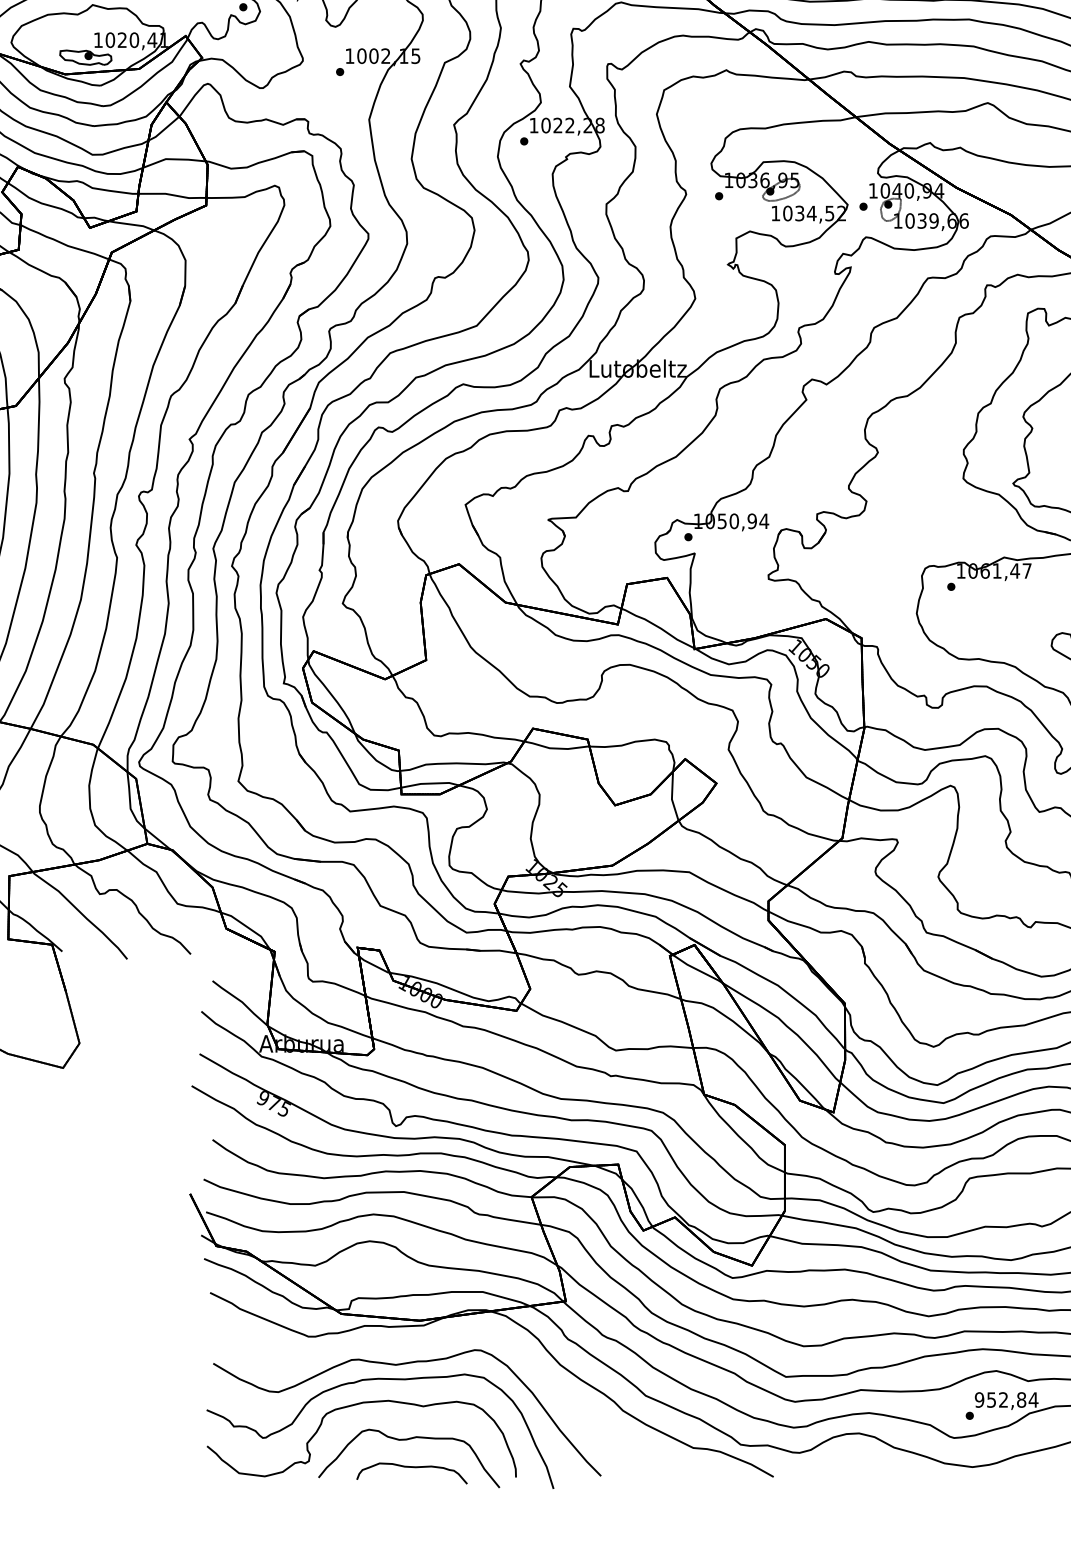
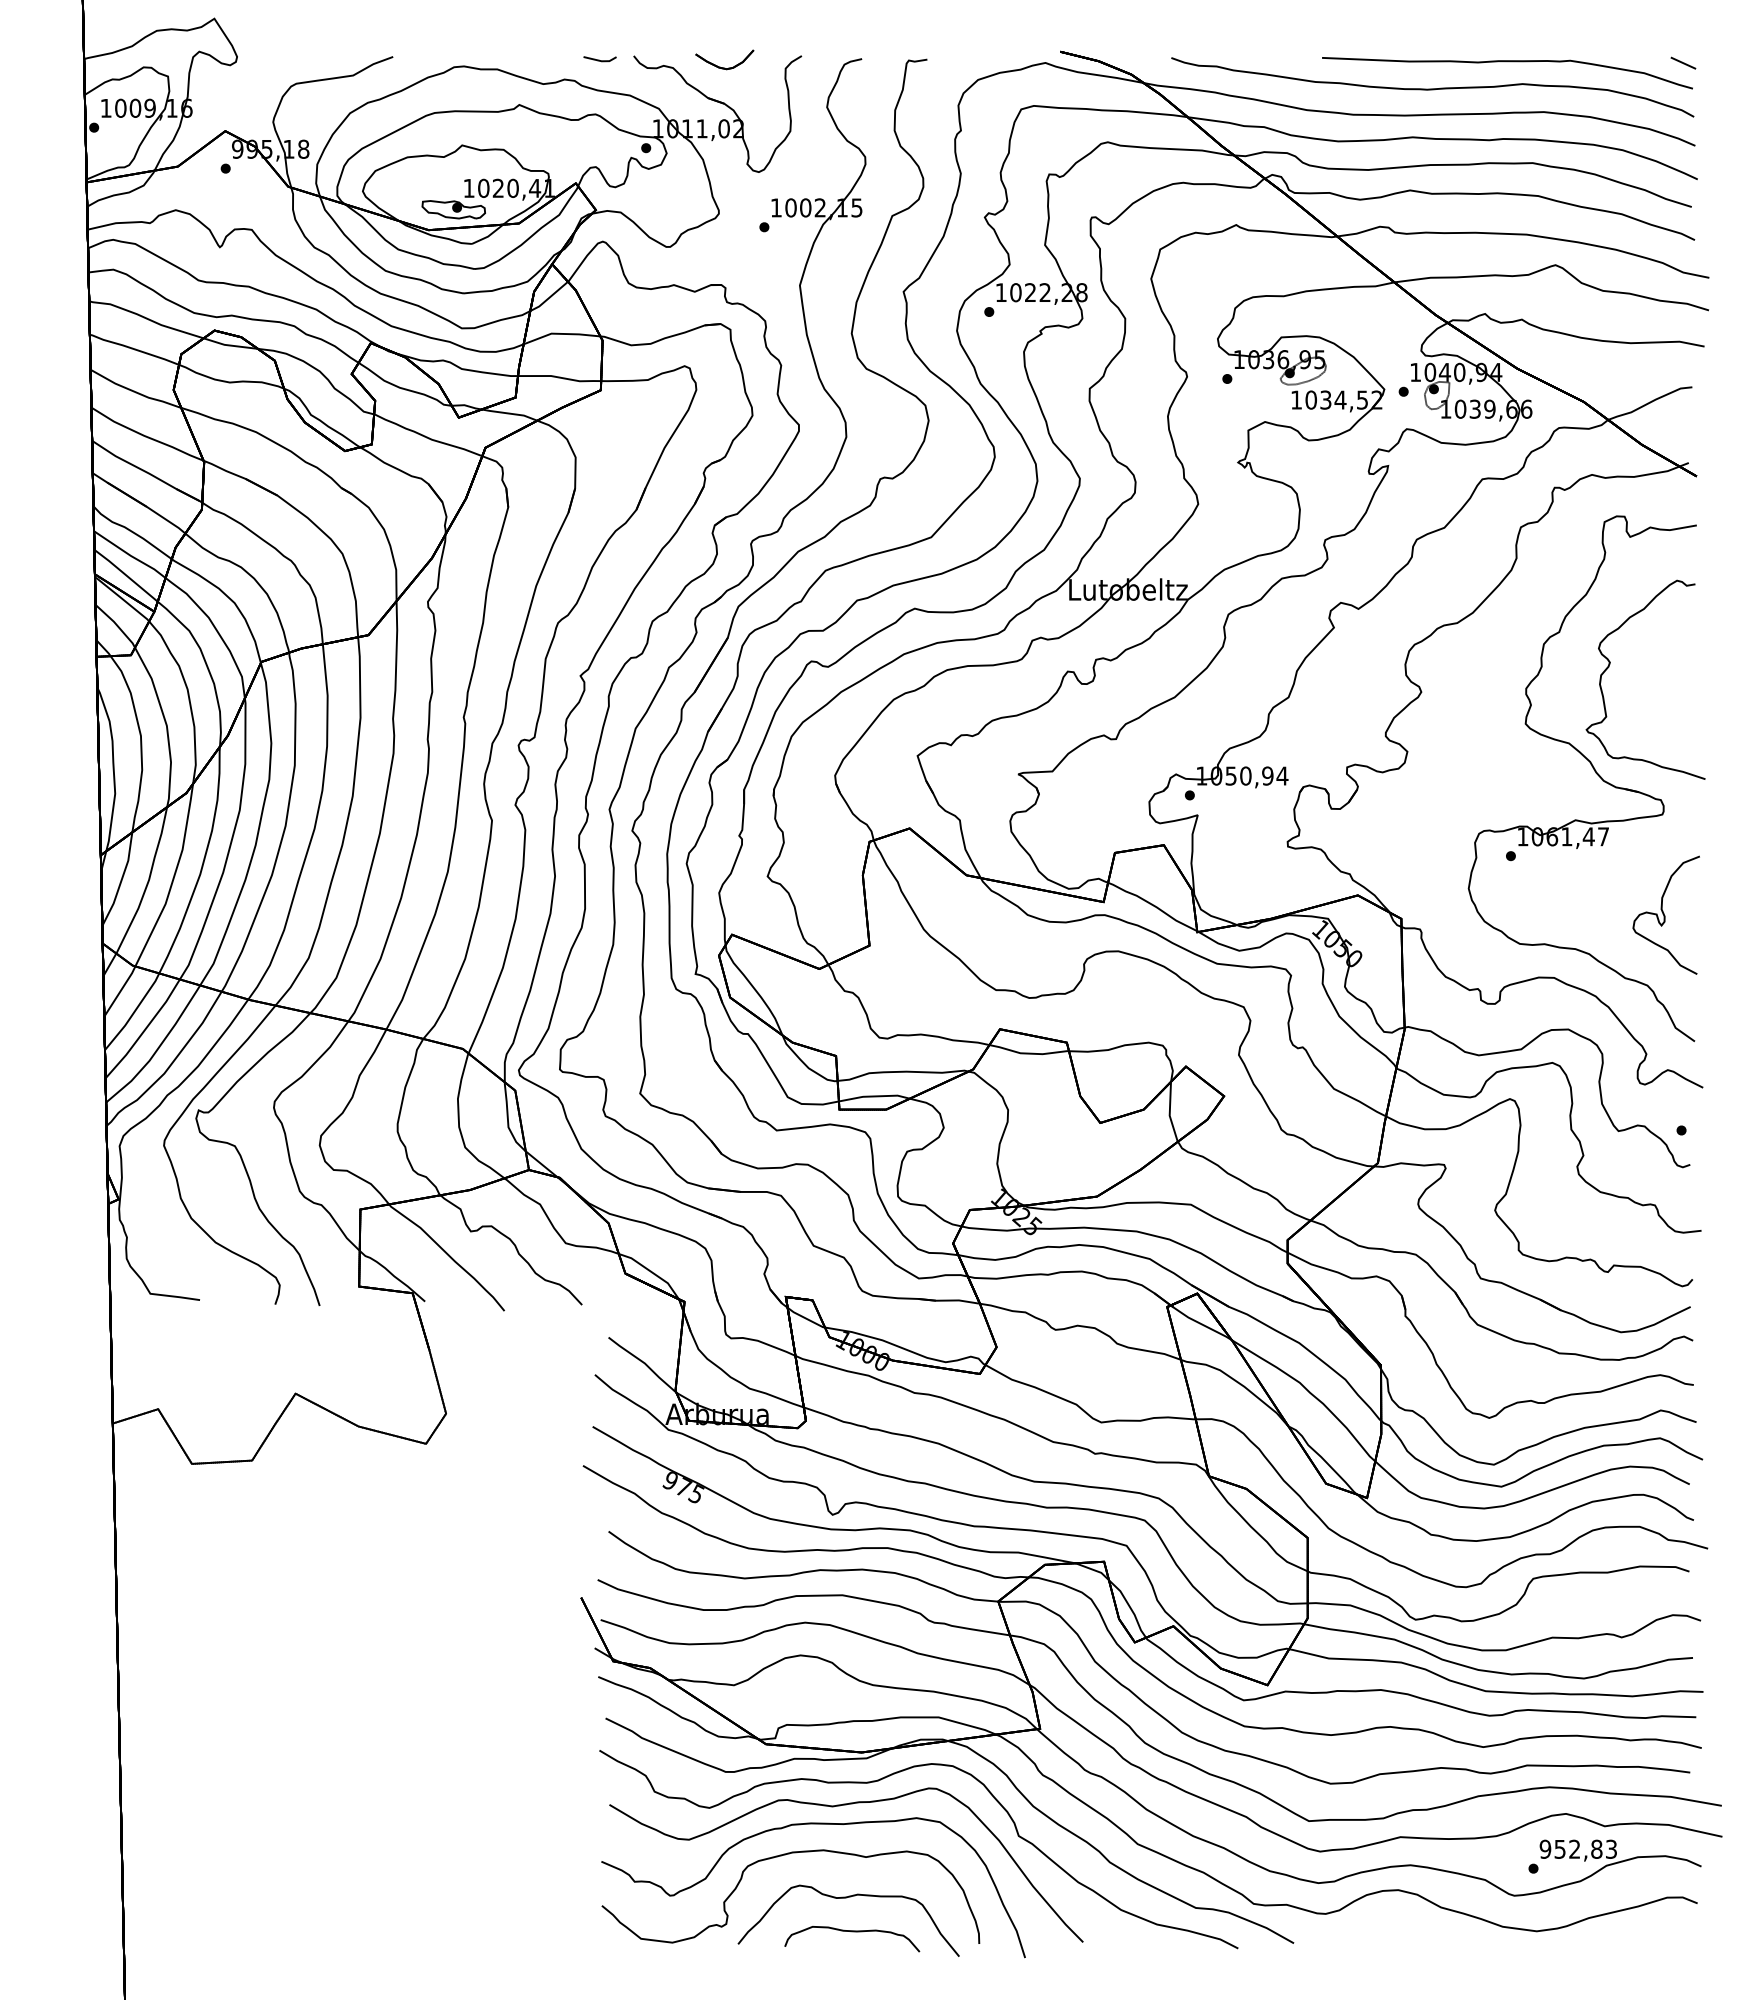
part: (443, 1340) -> (890, 1776), added
text: (1033, 1399) -> (1611, 1848), 952,84 -> 952,83

